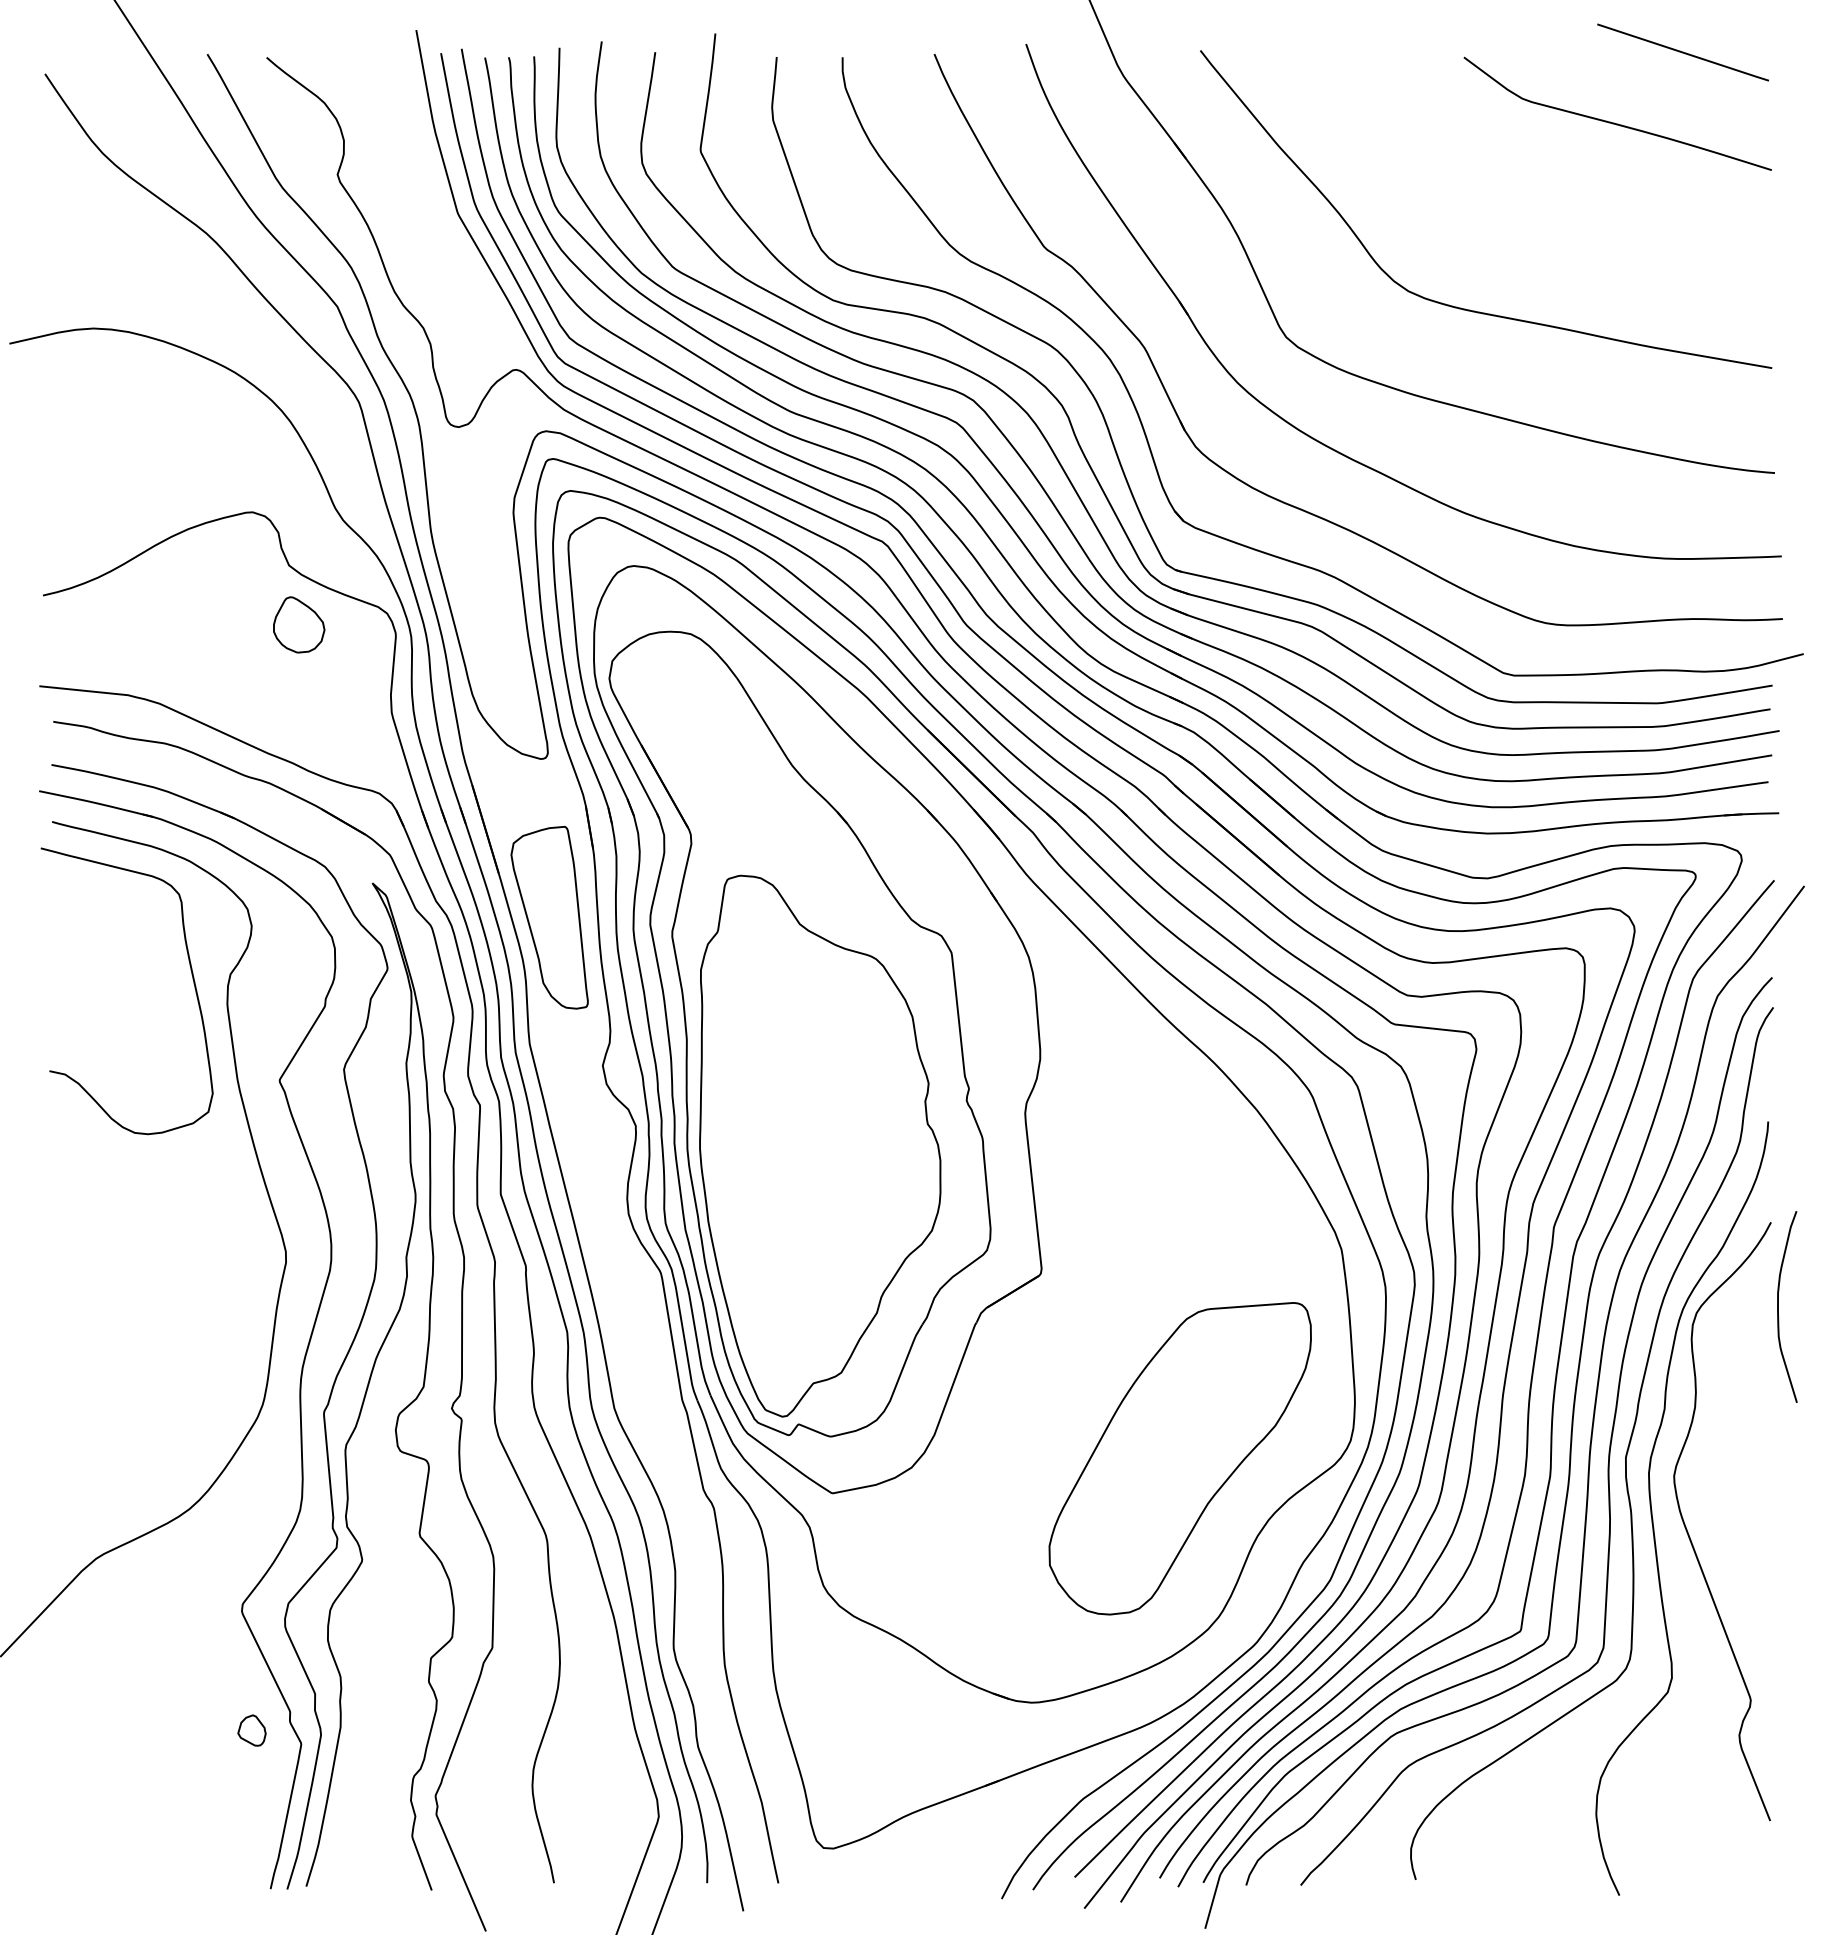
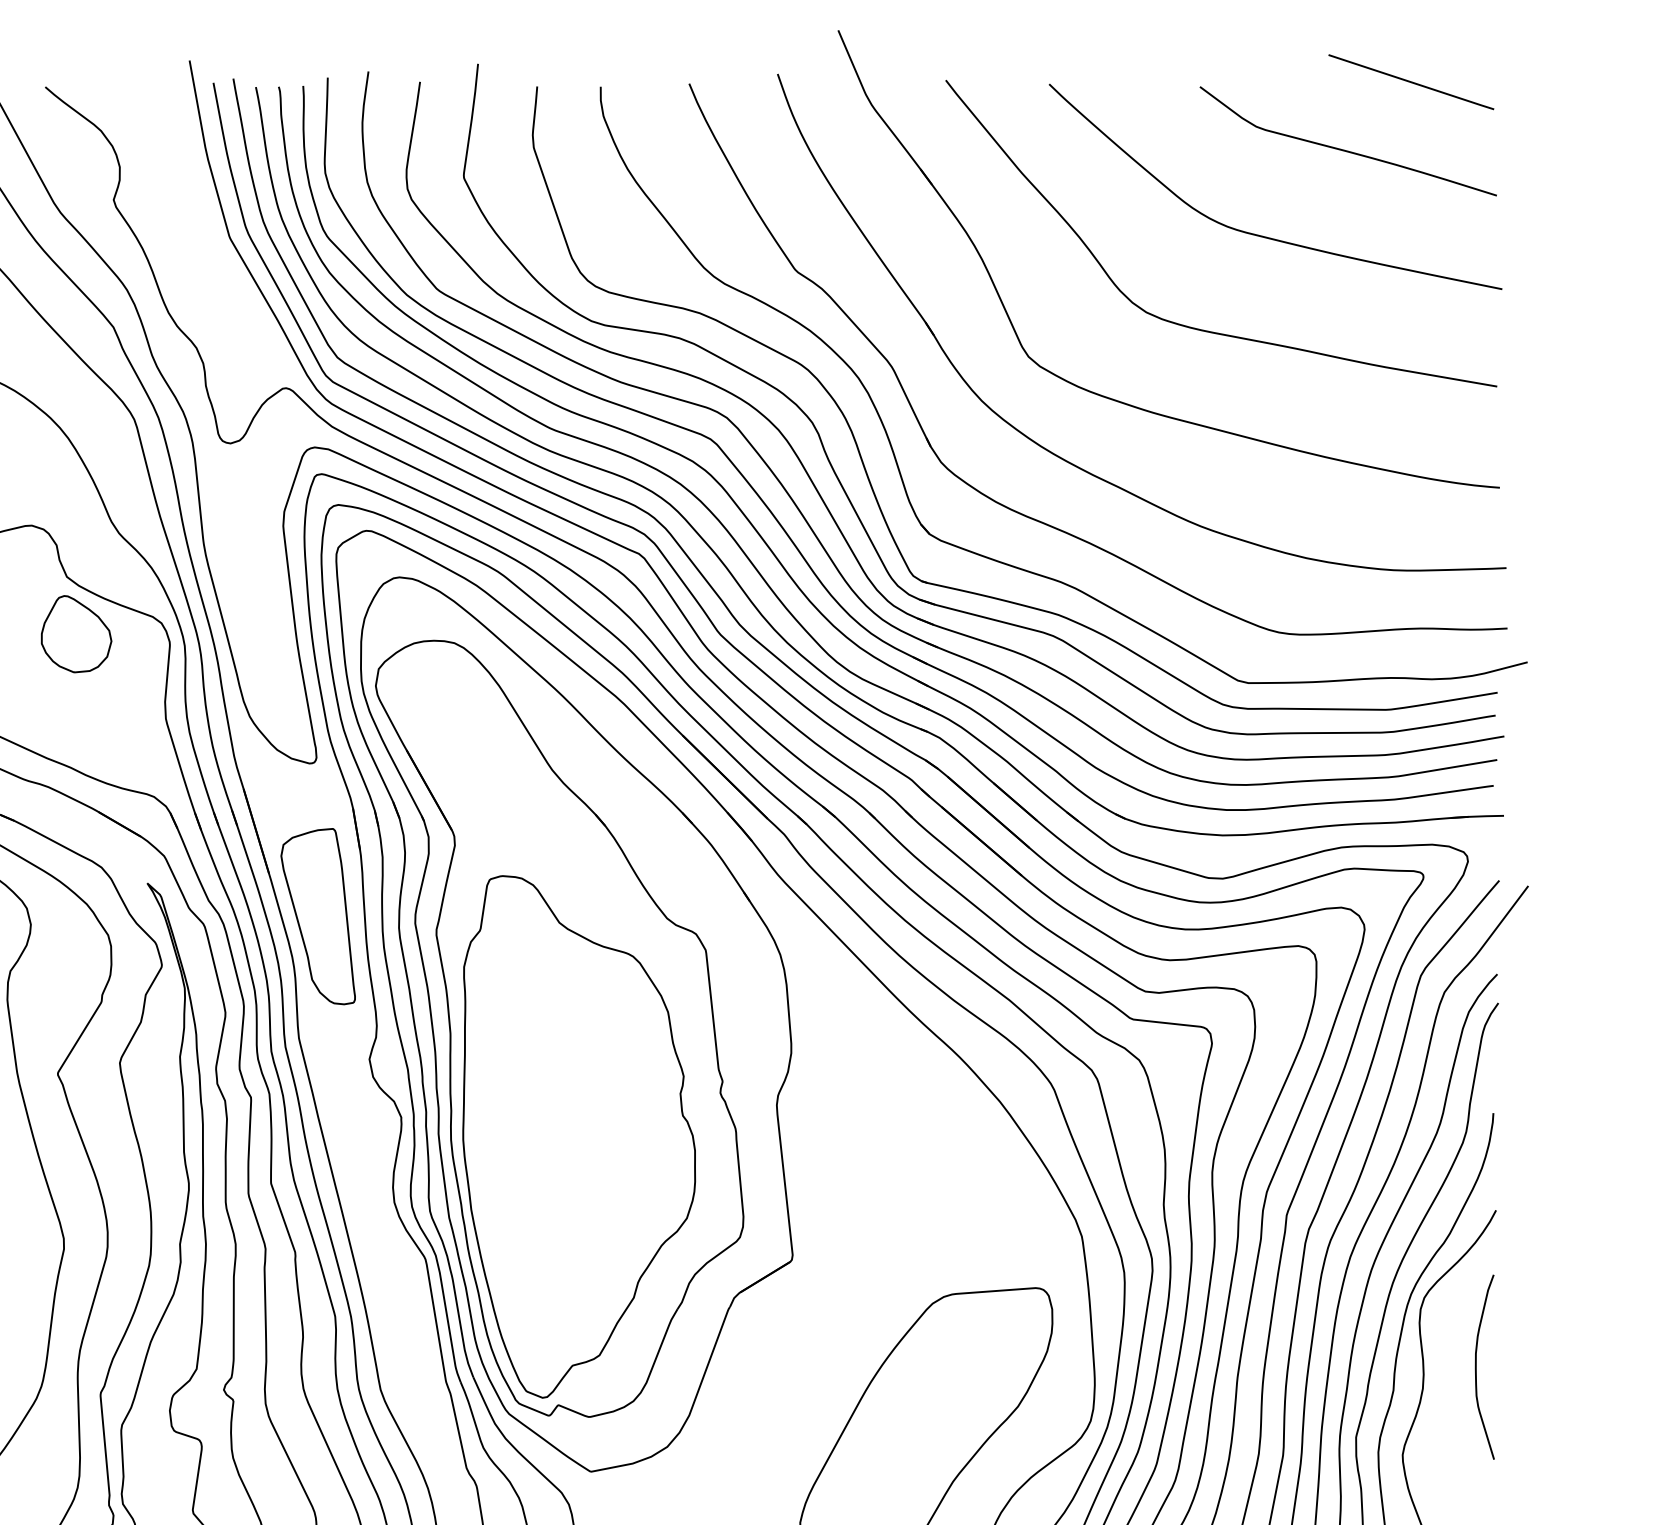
curve: (1528, 211) -> (1262, 235), added
part: (299, 624) -> (76, 633), size x1.43
curve: (1778, 1306) -> (1476, 1366), moved

